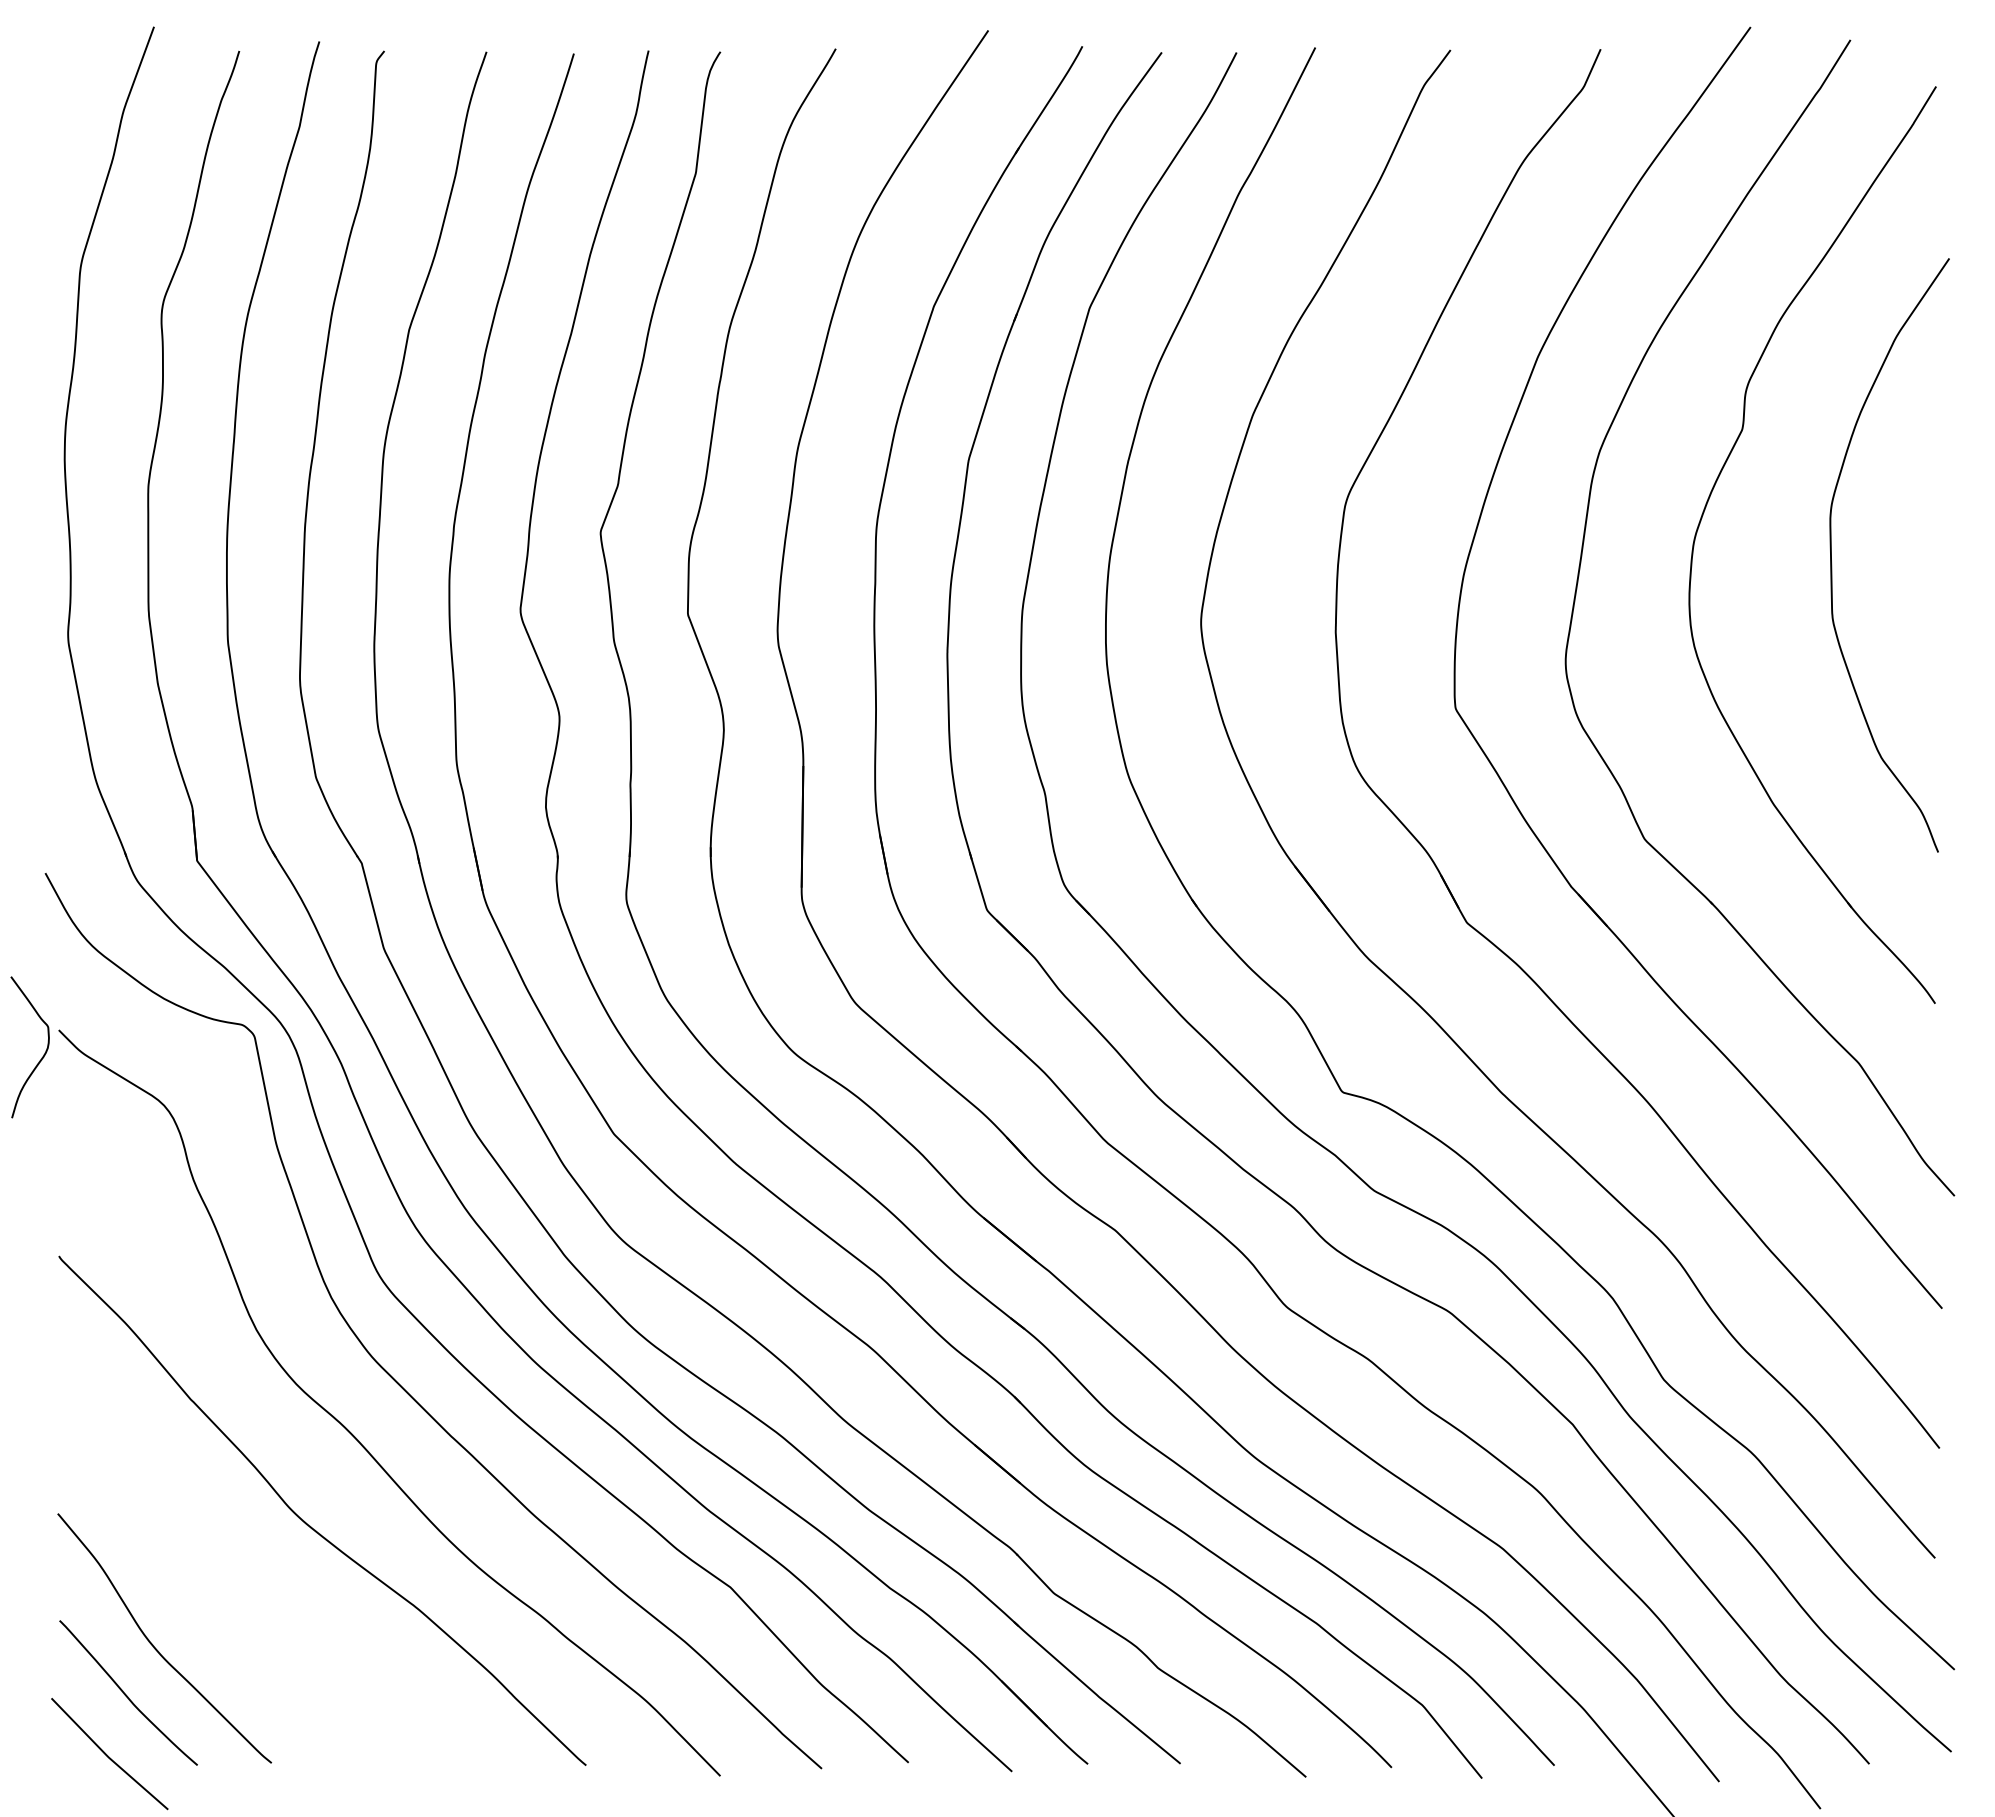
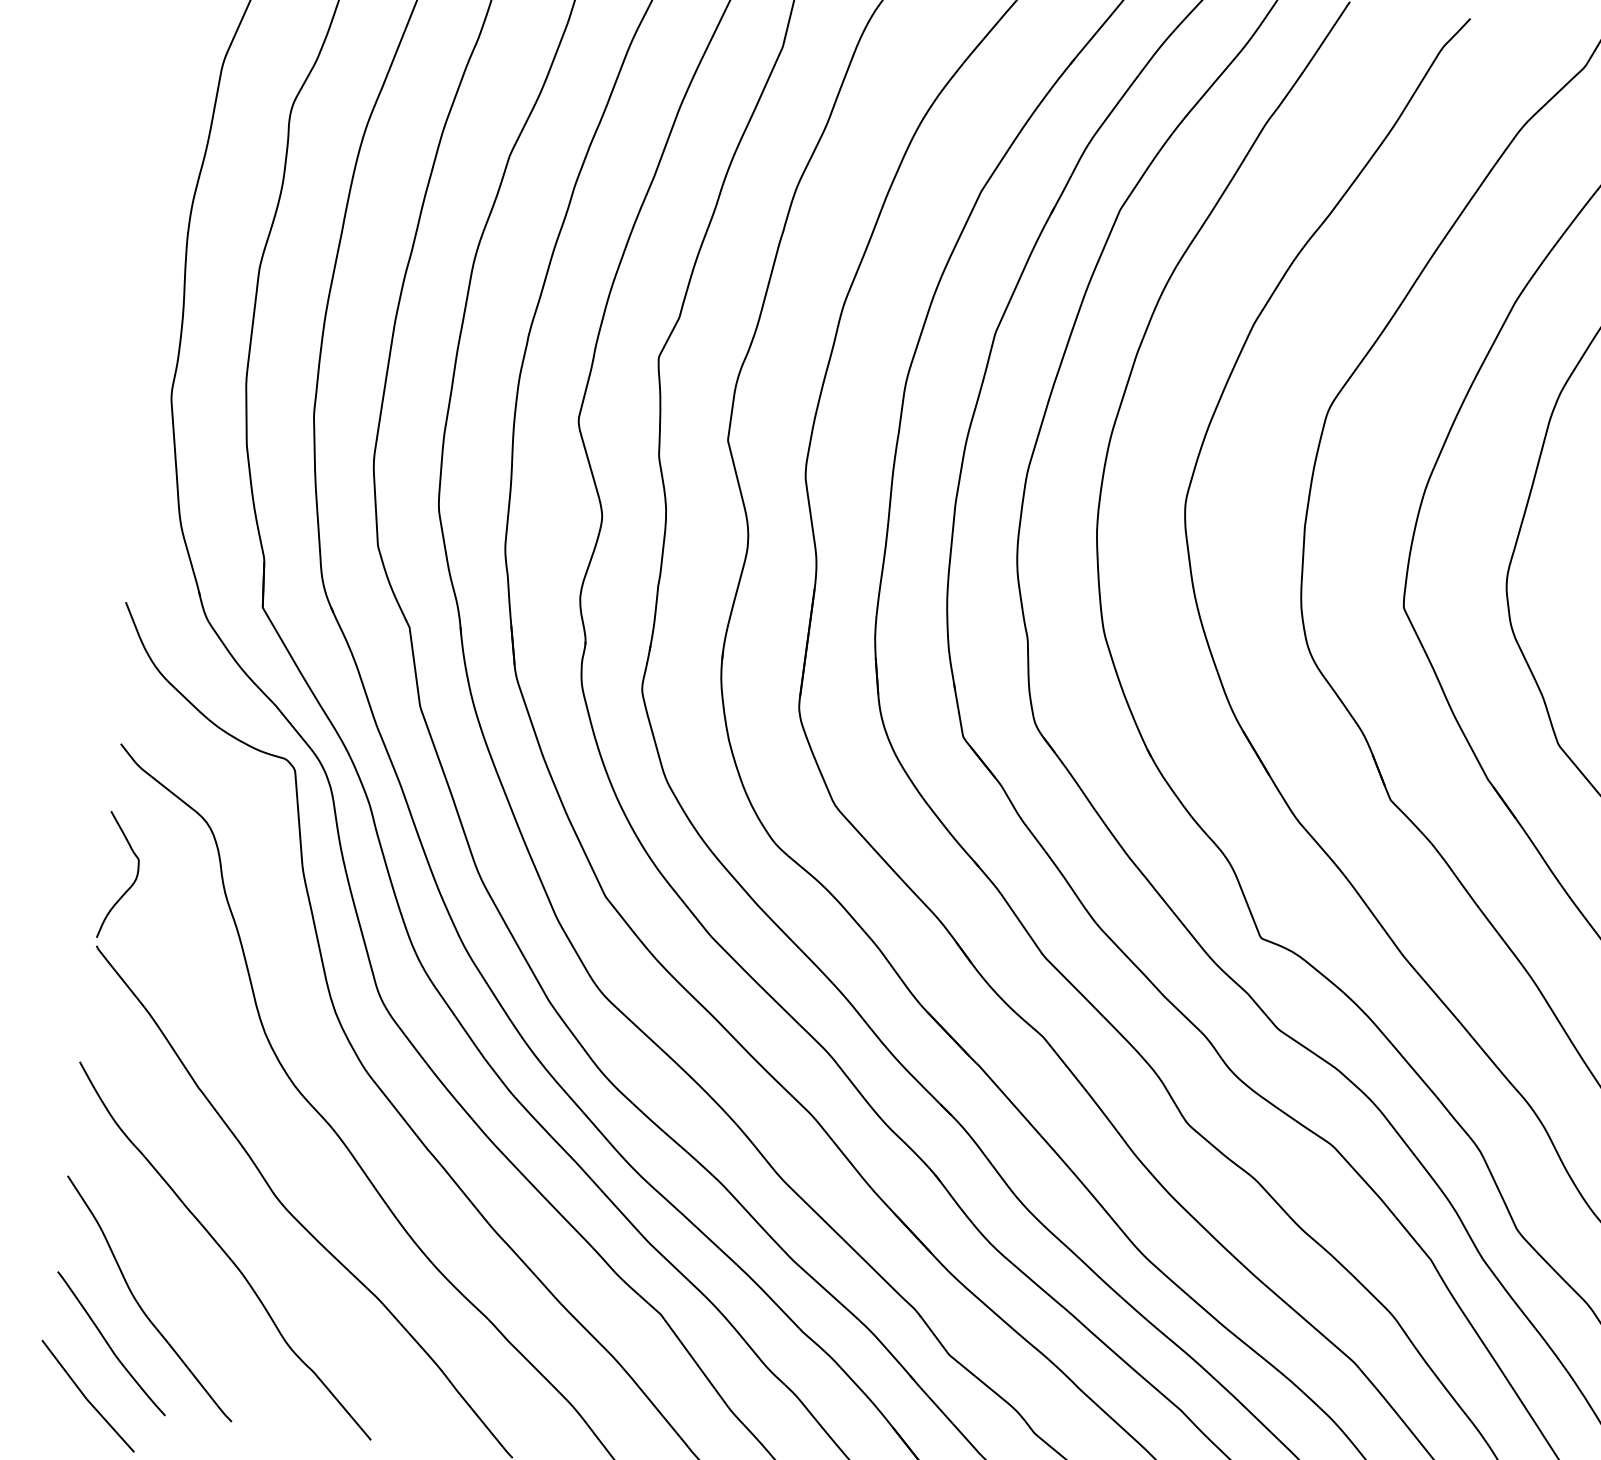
curve: (41, 1057) -> (129, 886), moved
curve: (241, 1575) -> (225, 1250), added

